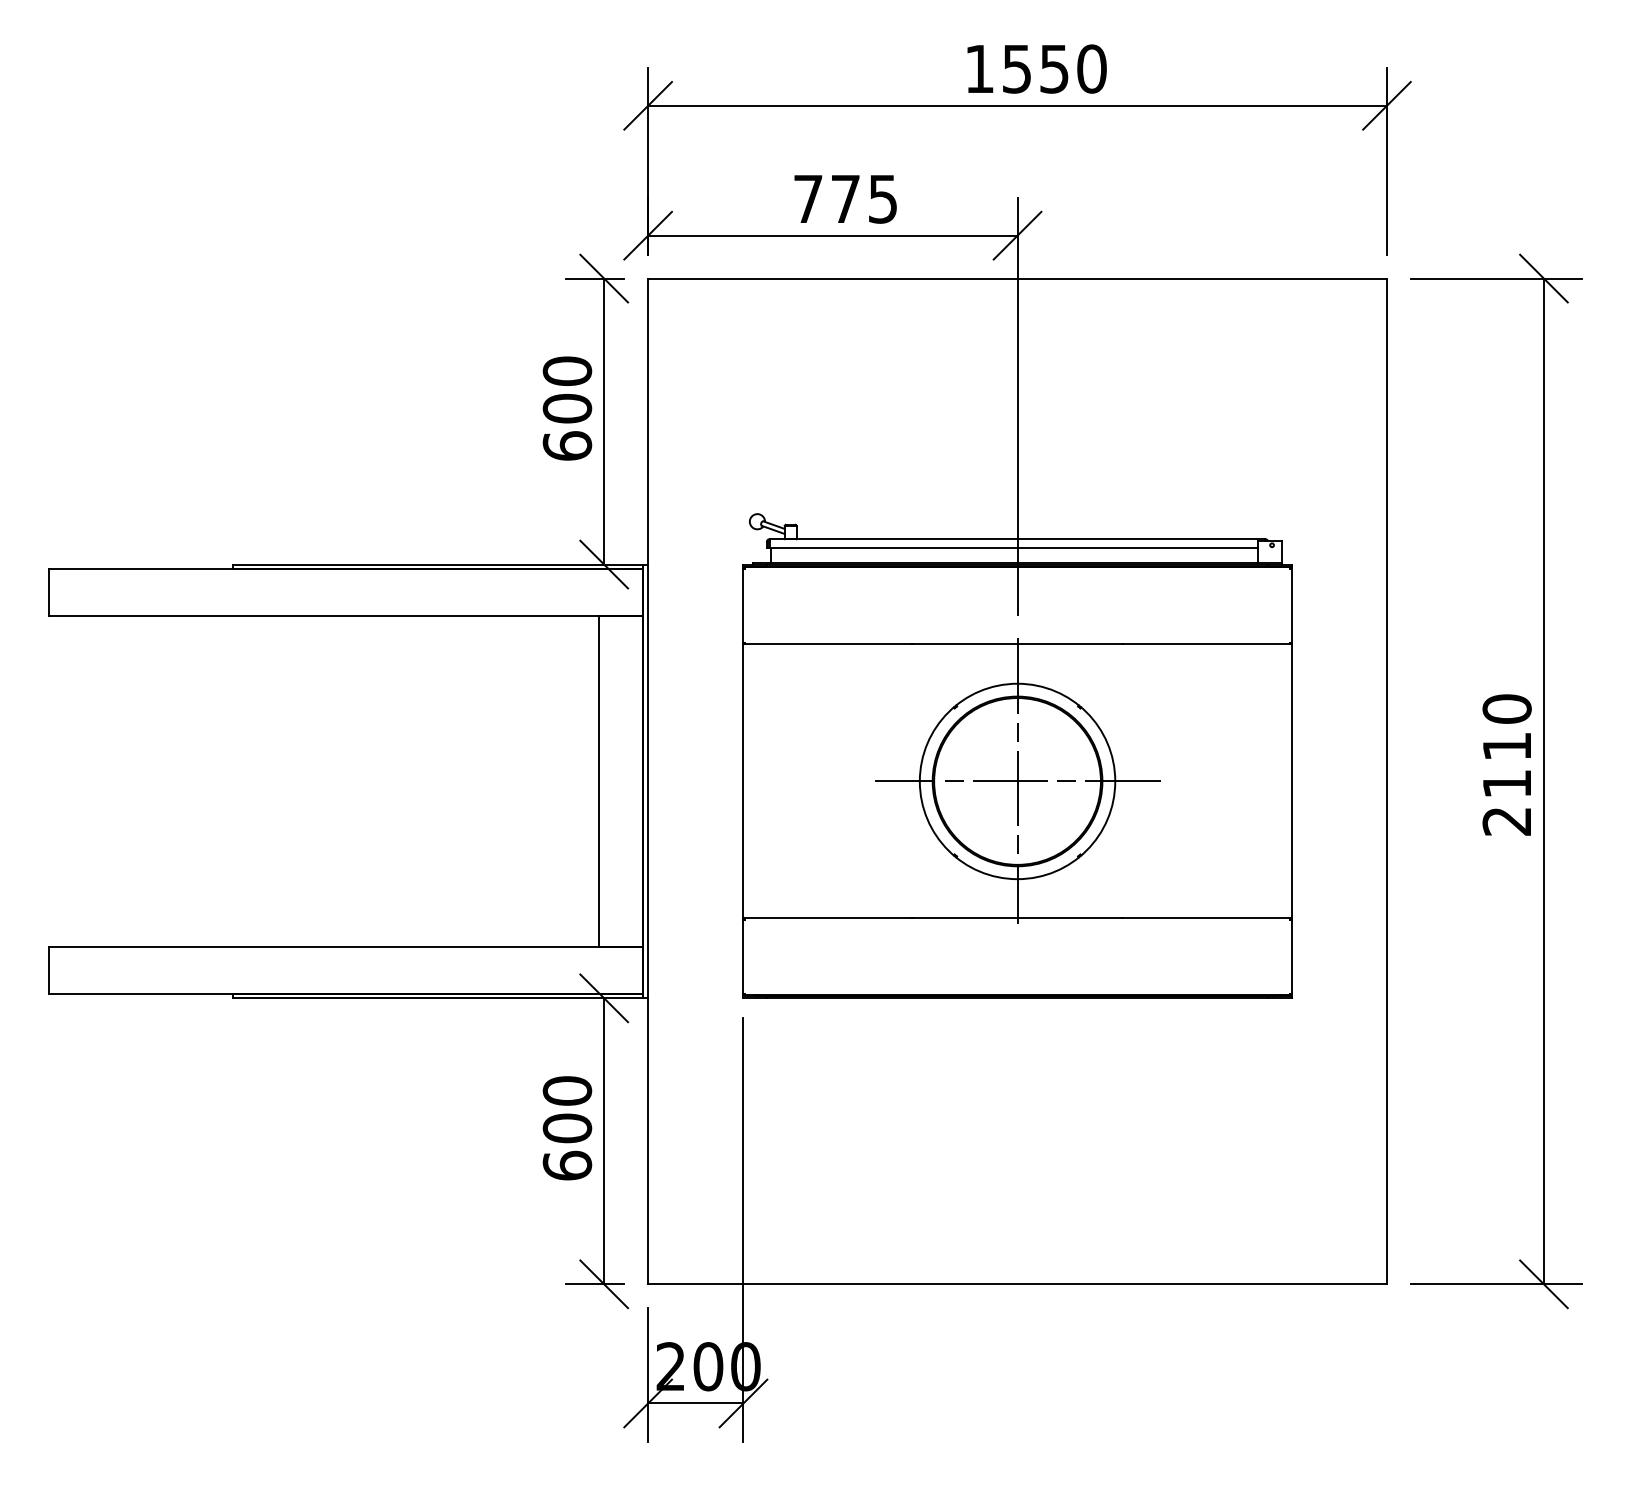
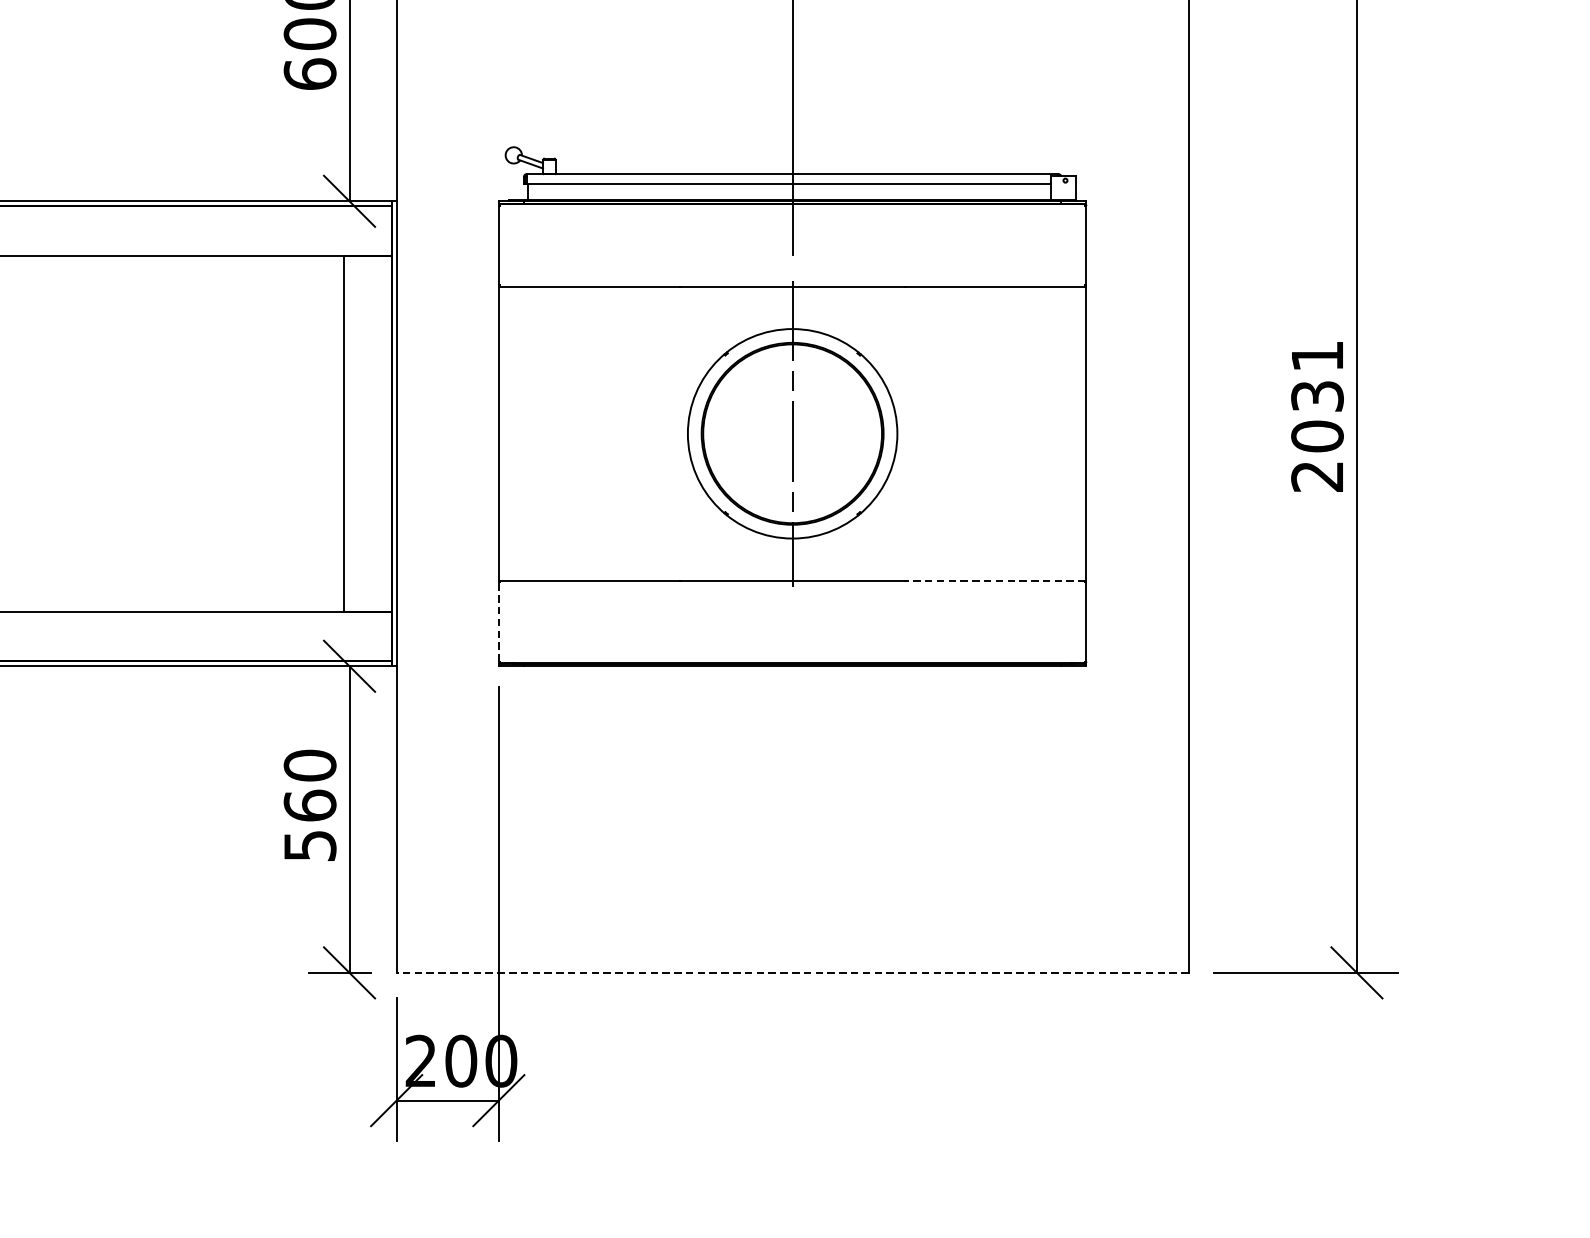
text: (1506, 746) -> (1316, 396), 2110 -> 2031
line: (1017, 781) -> (792, 433), removed
line: (1206, 918) -> (995, 580), solid -> dashed
line: (743, 956) -> (498, 621), solid -> dashed
text: (567, 1146) -> (310, 825), 600 -> 560
line: (1017, 1284) -> (792, 973), solid -> dashed

